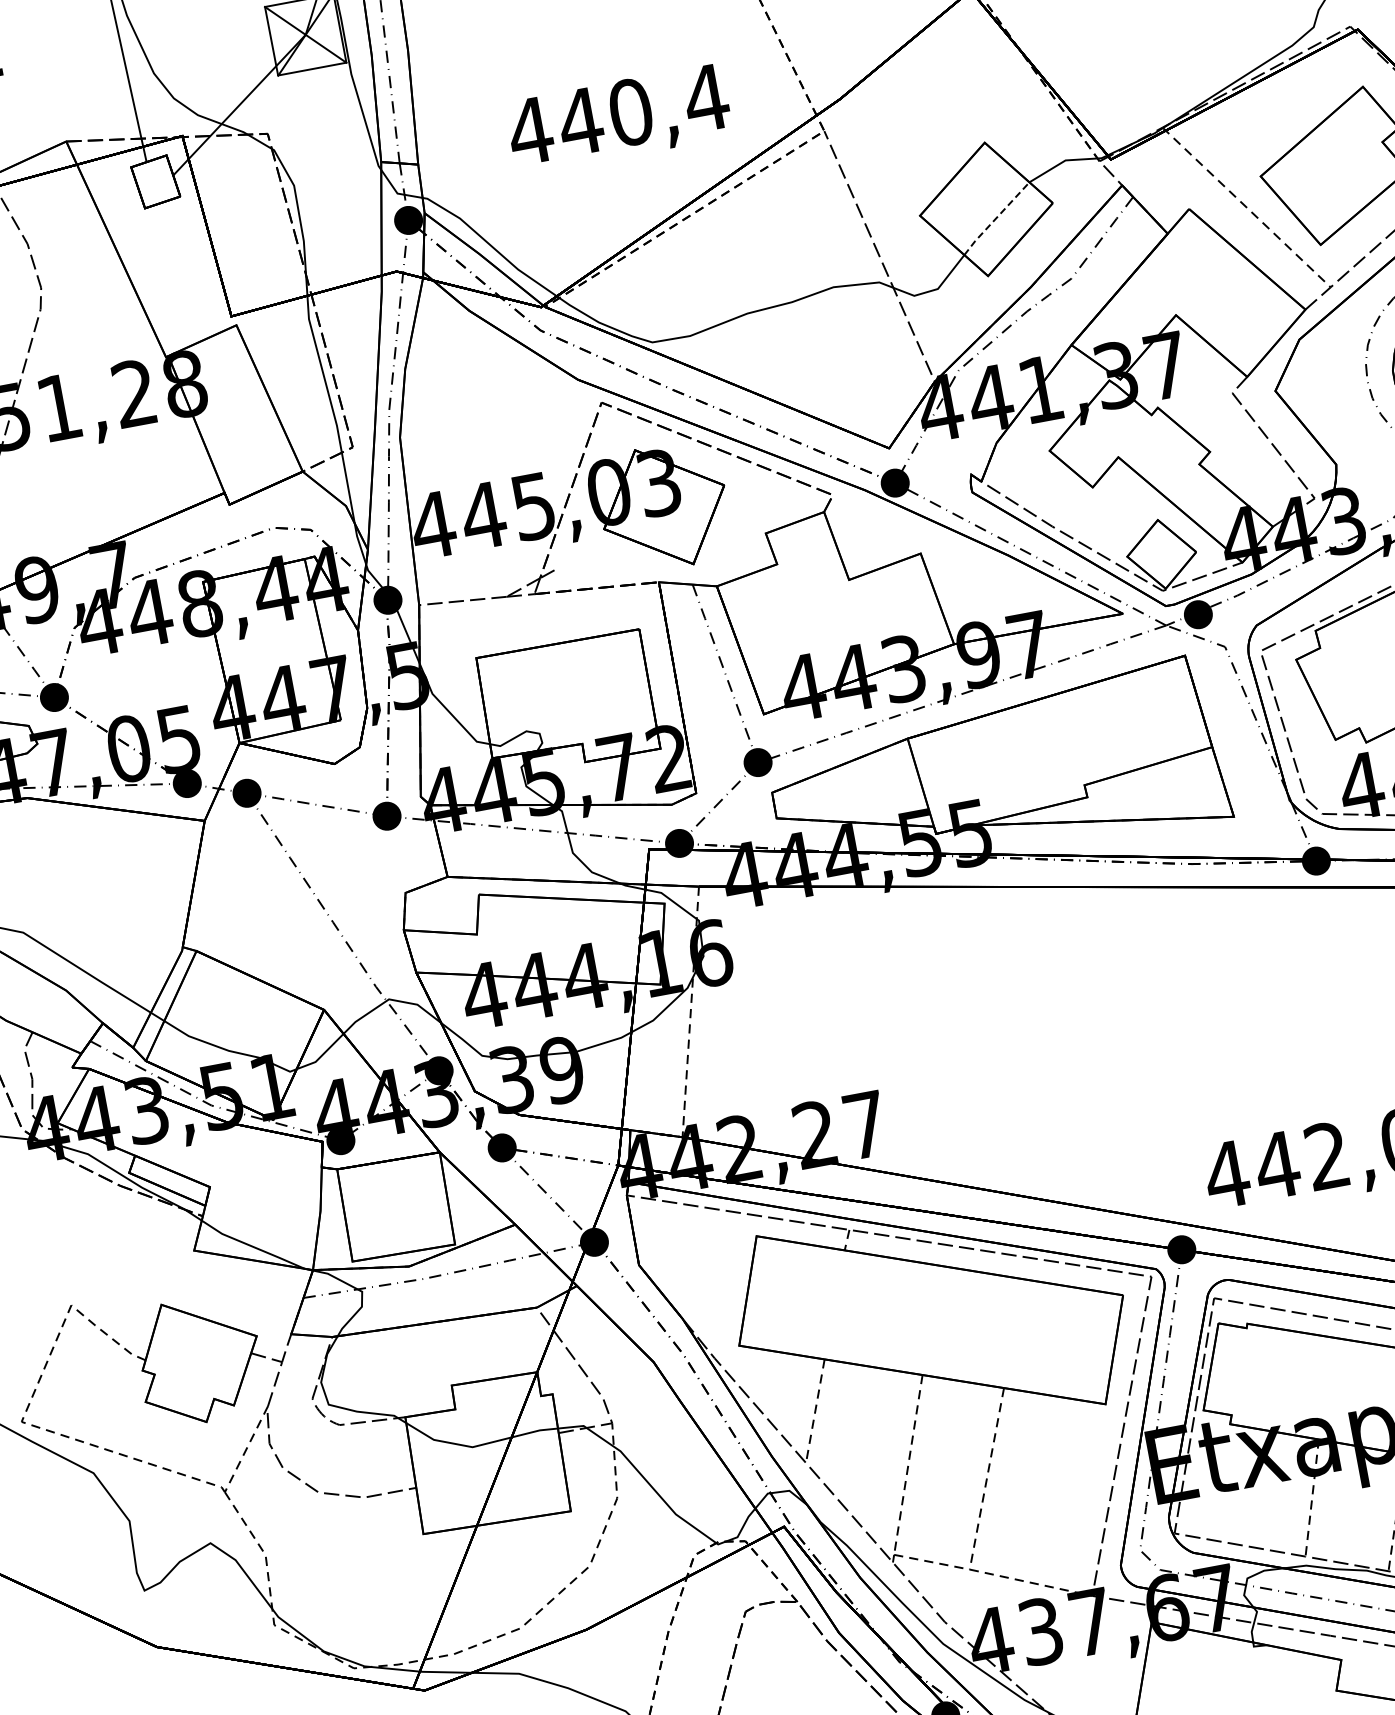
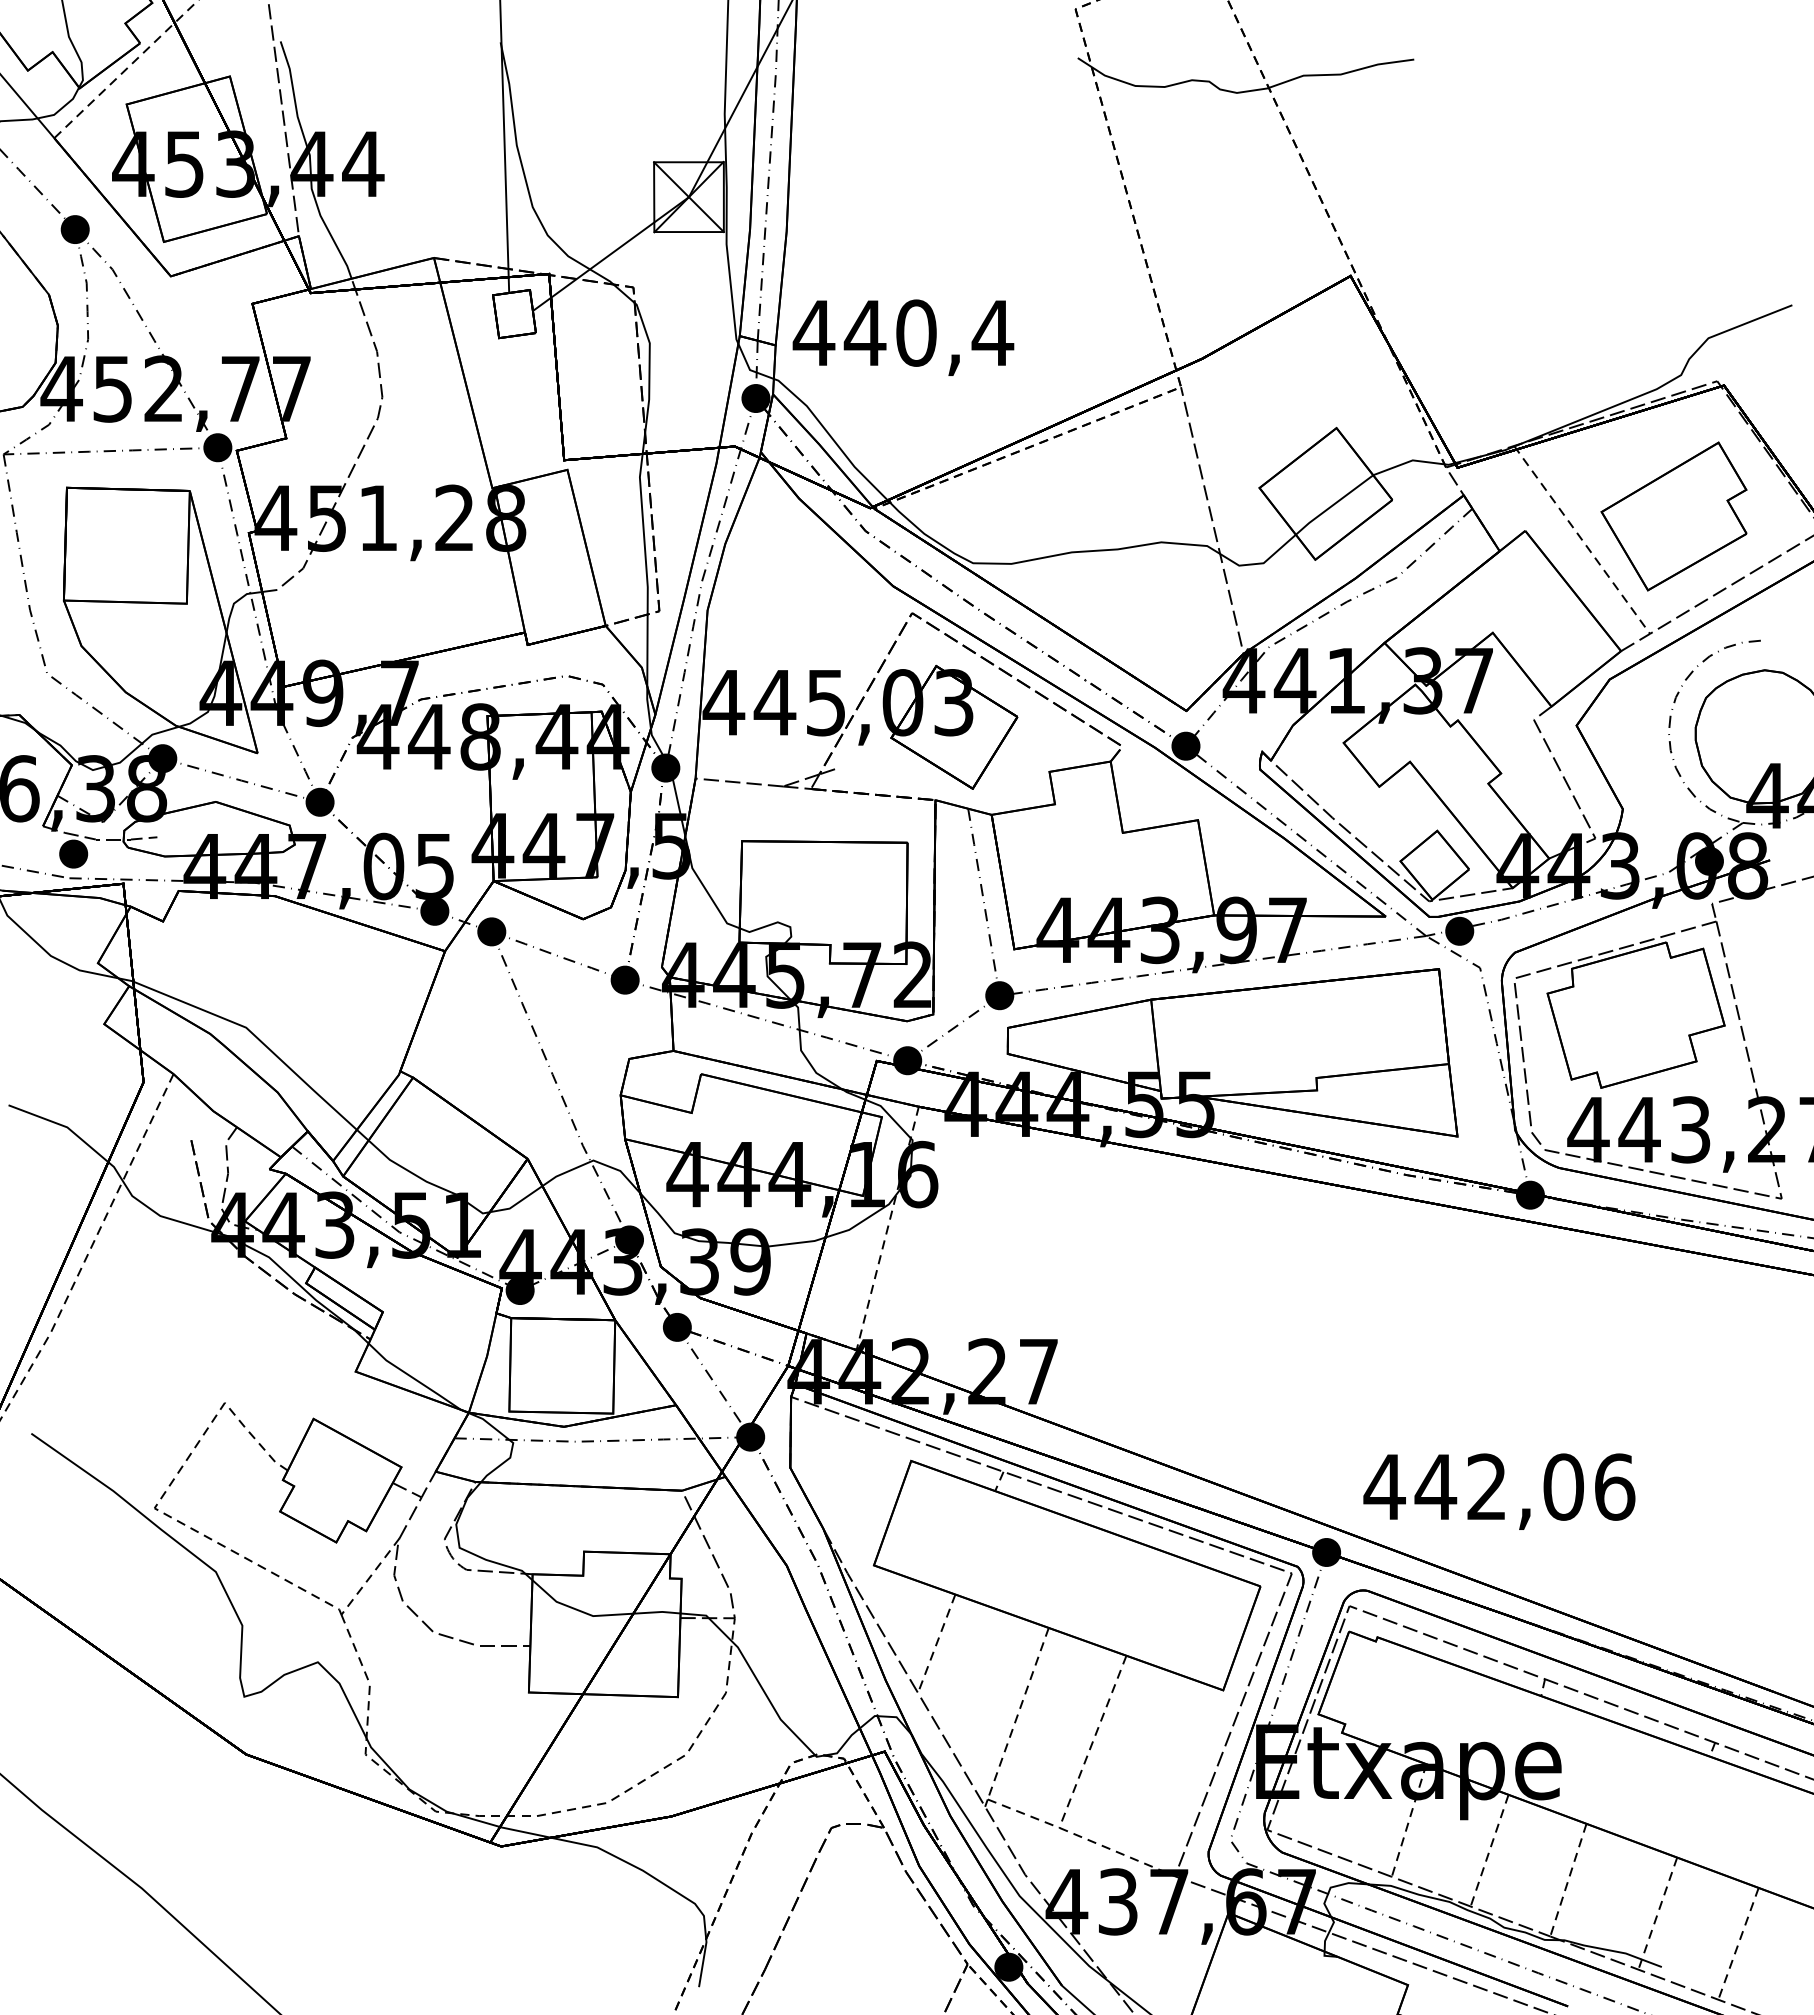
text: (619, 118) -> (903, 337), moved
line: (996, 218) -> (1334, 504), dashed -> solid

